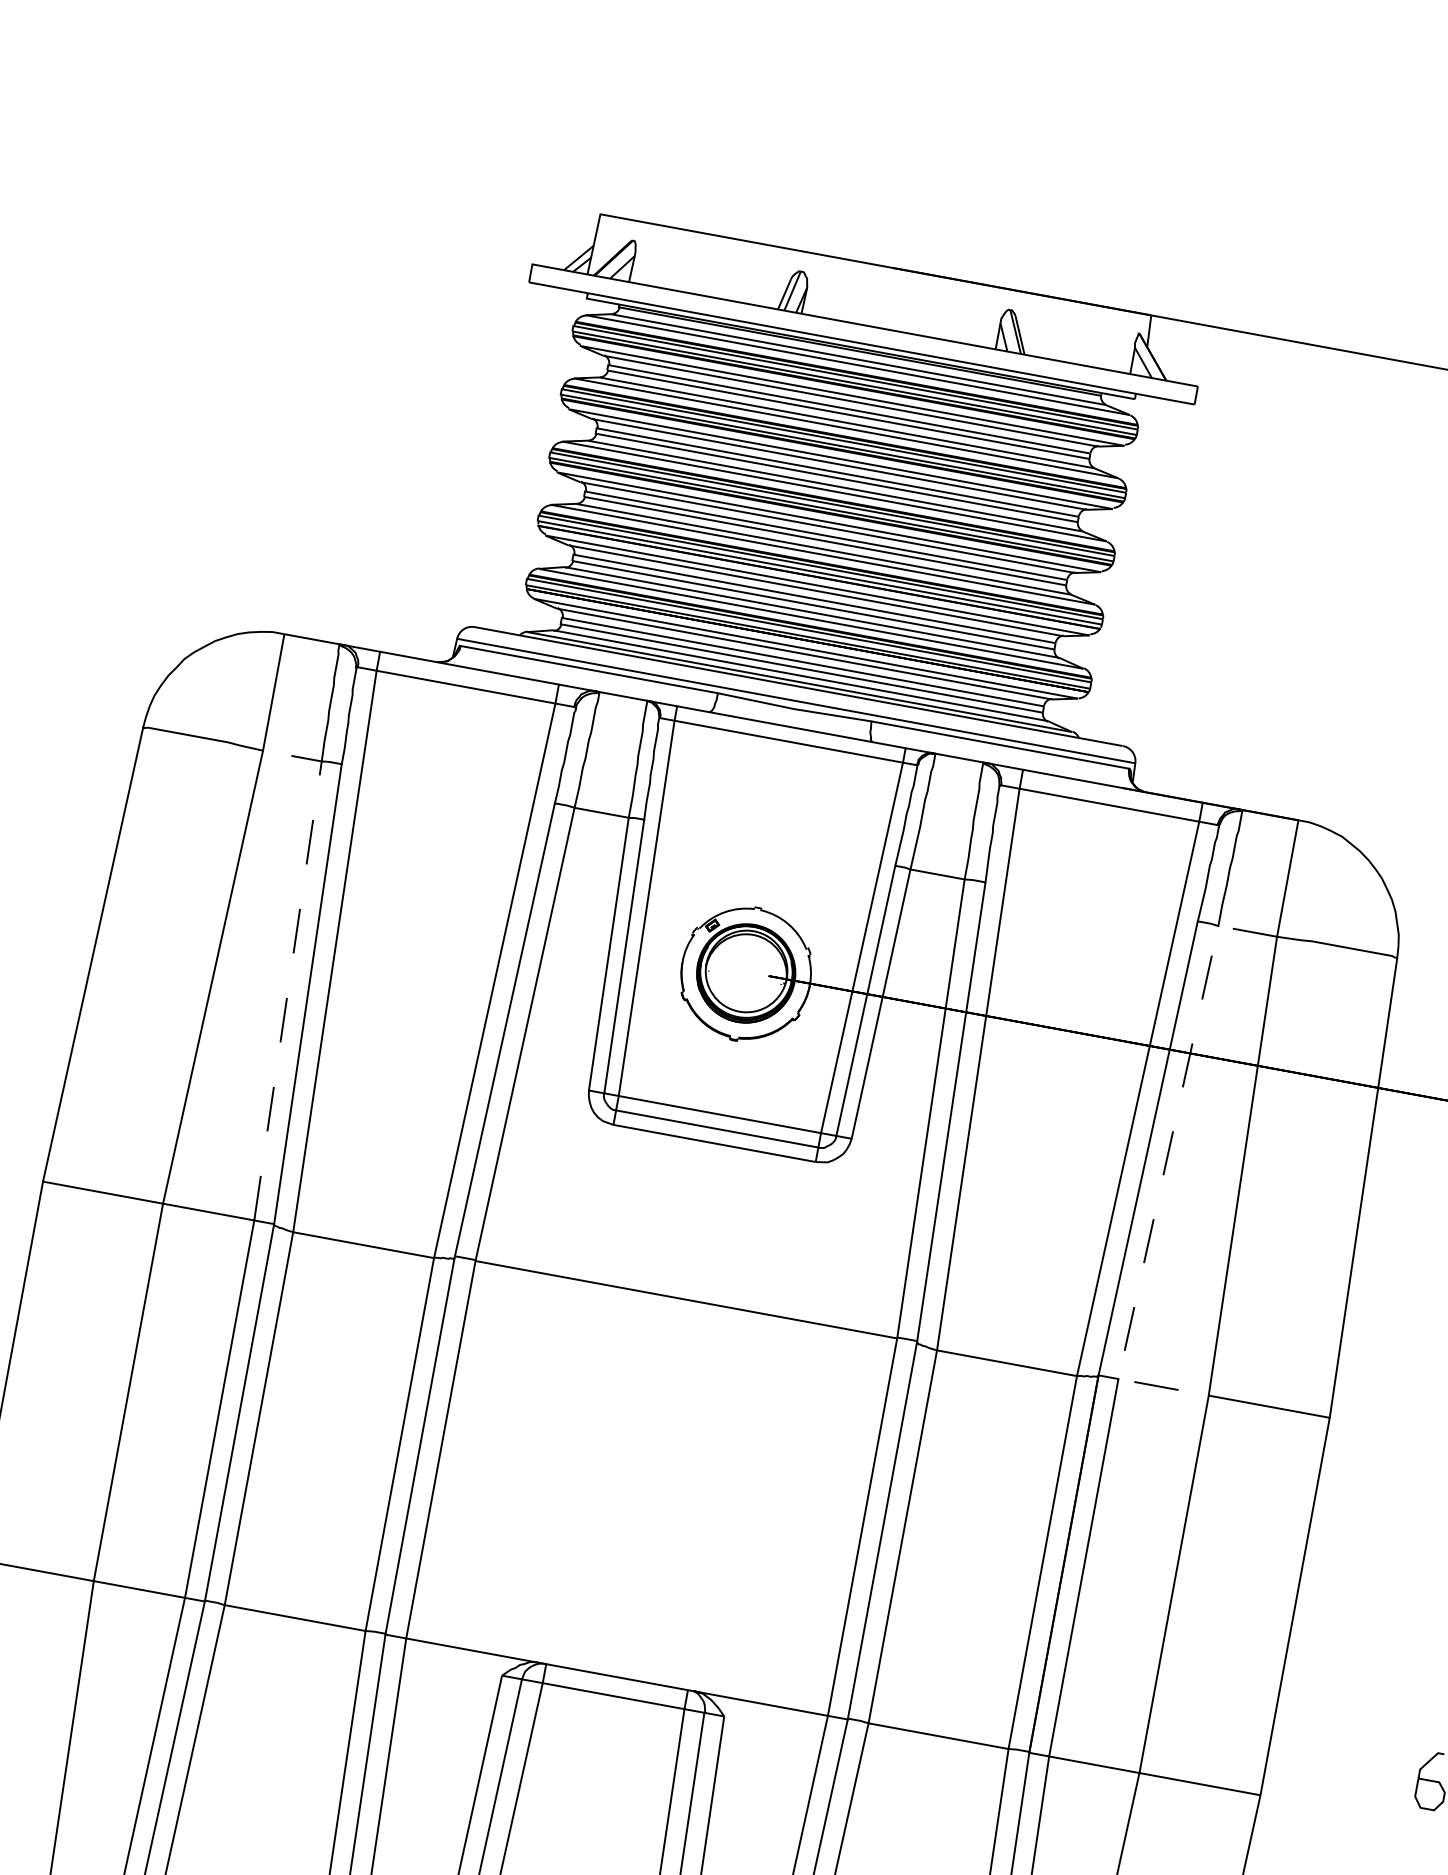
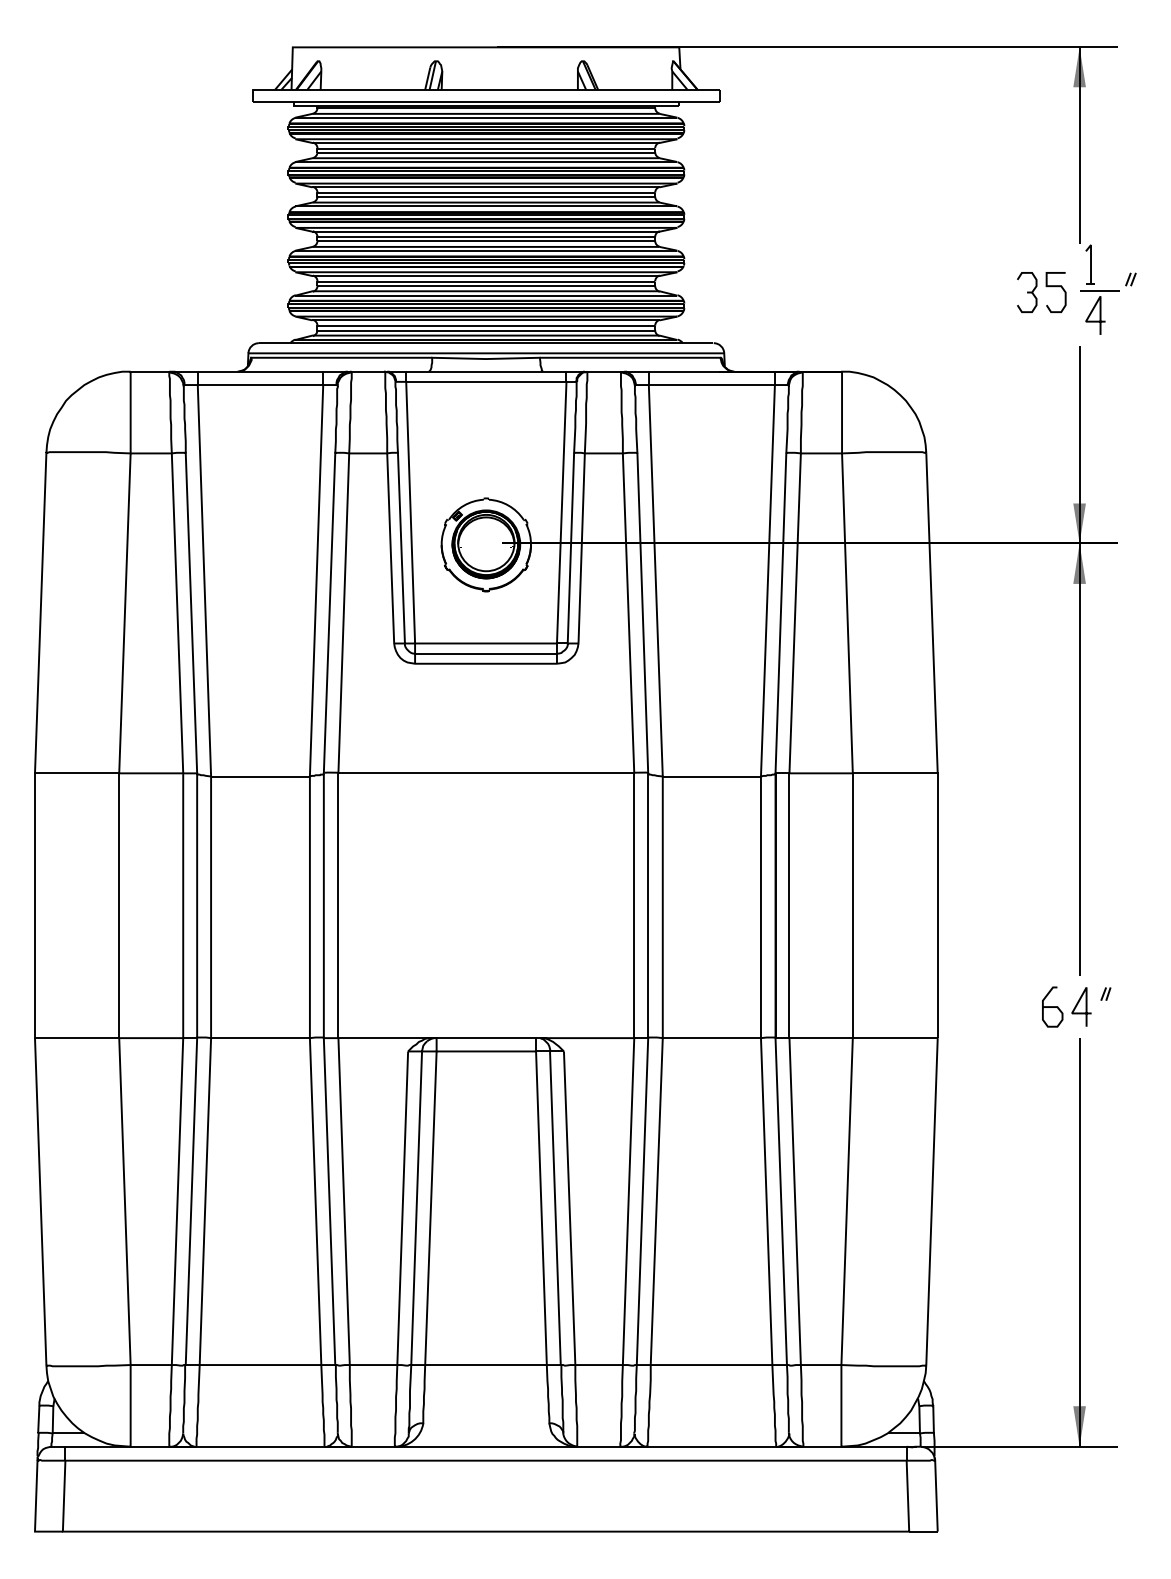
line: (292, 959) -> (176, 591), dashed -> solid
line: (1164, 1168) -> (794, 624), dashed -> solid

